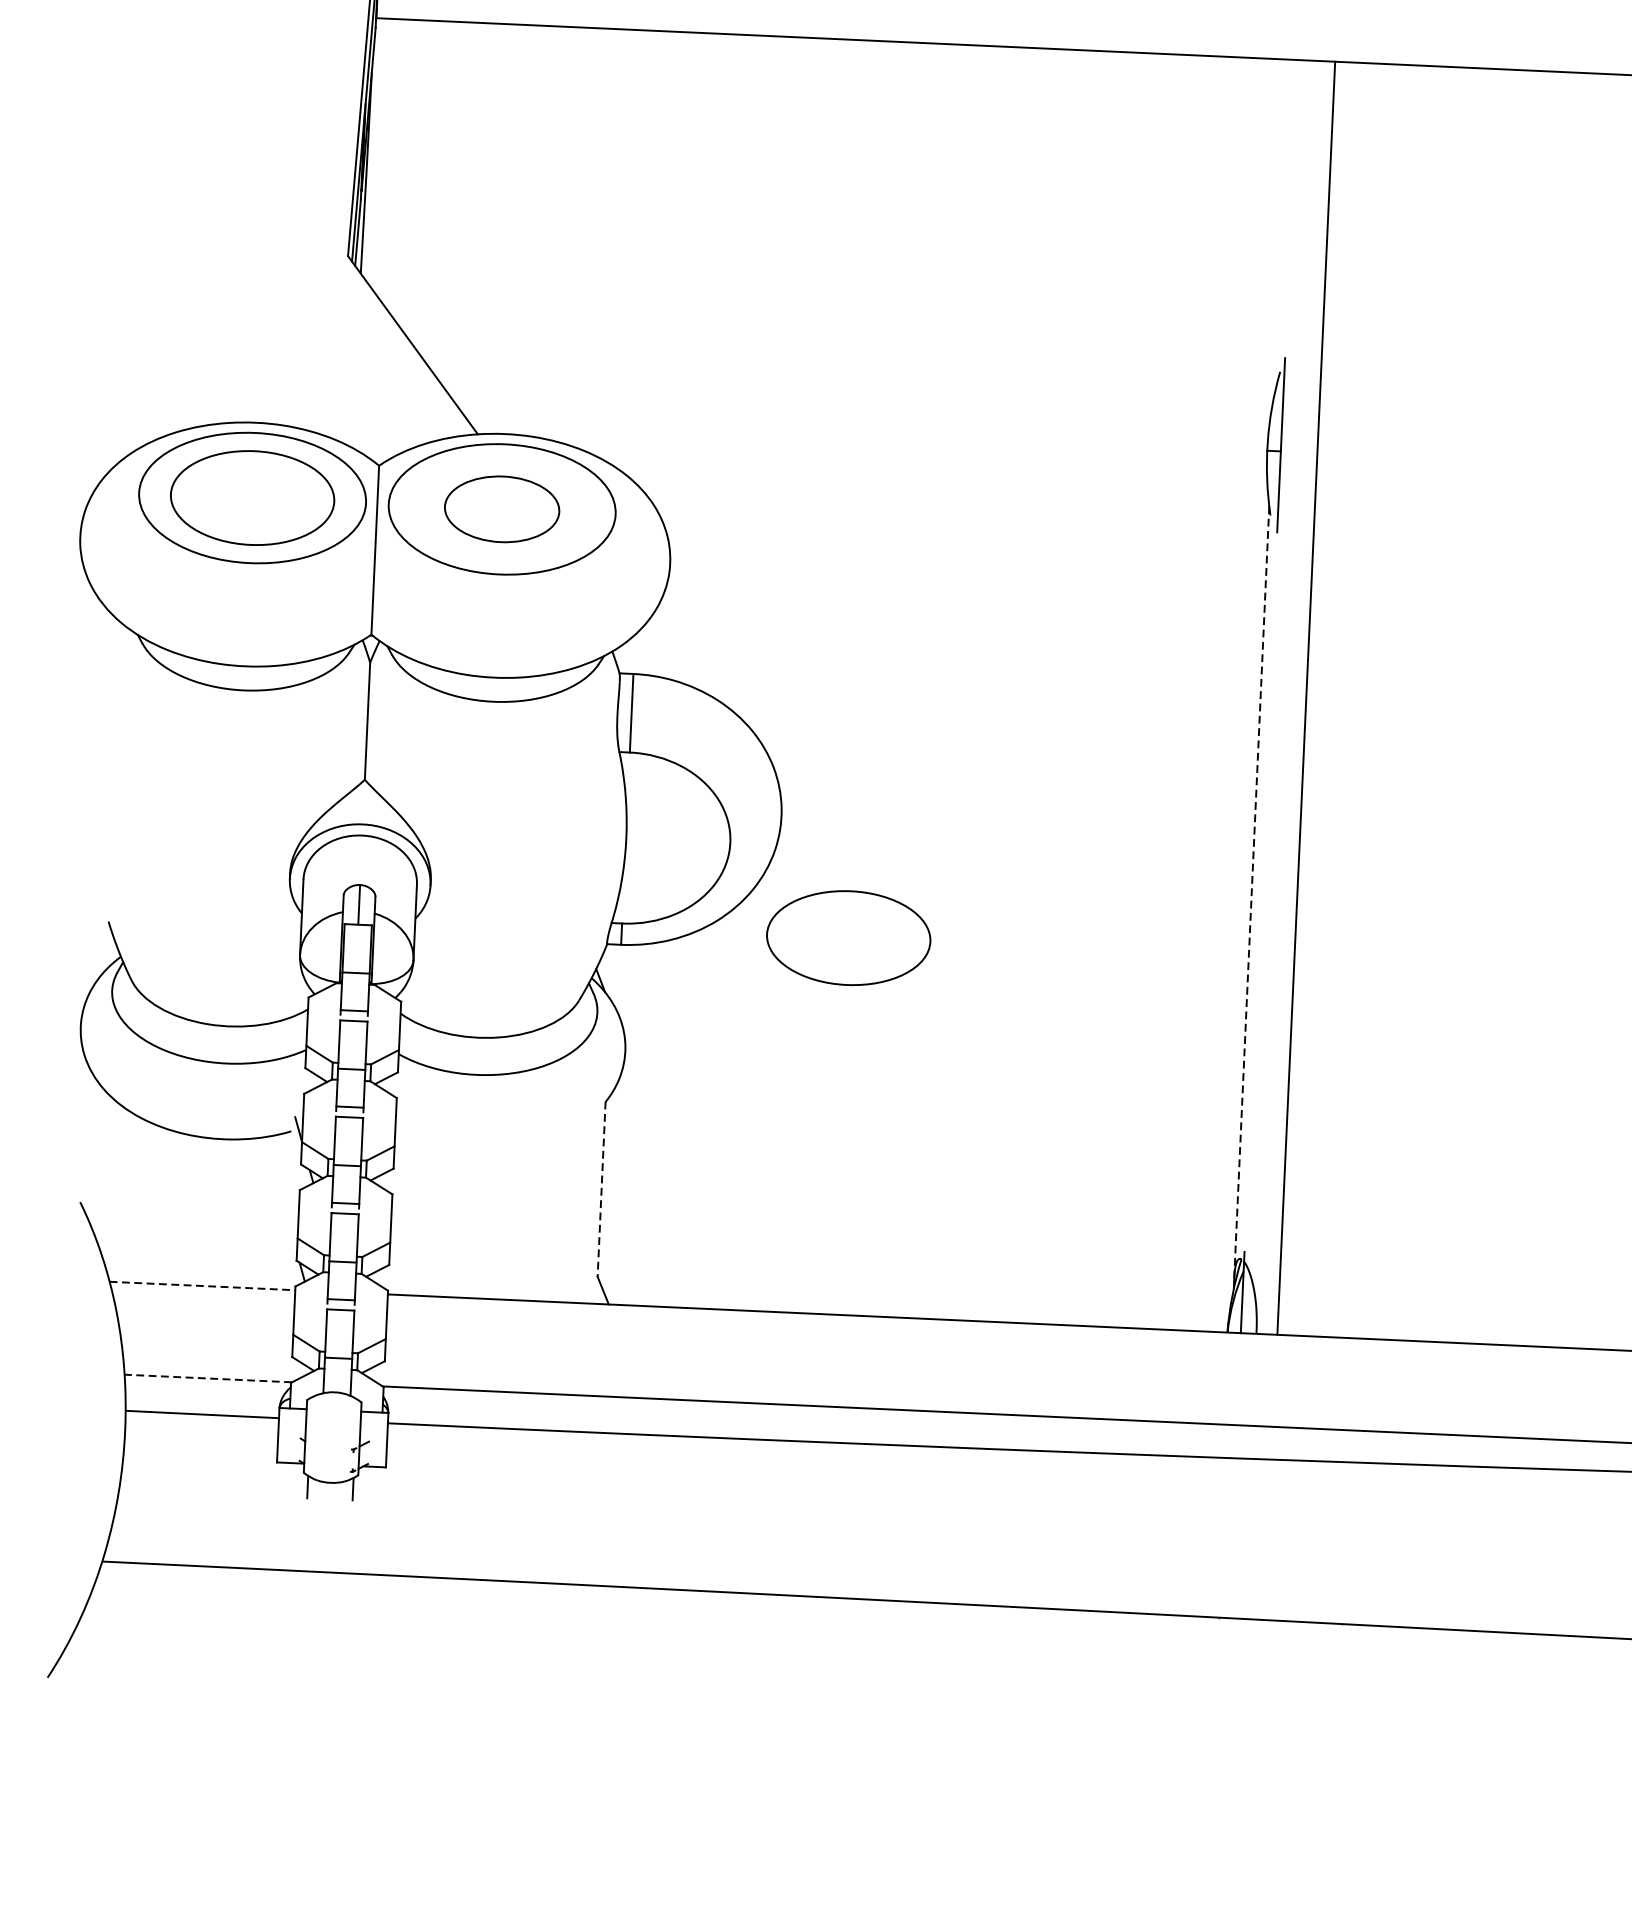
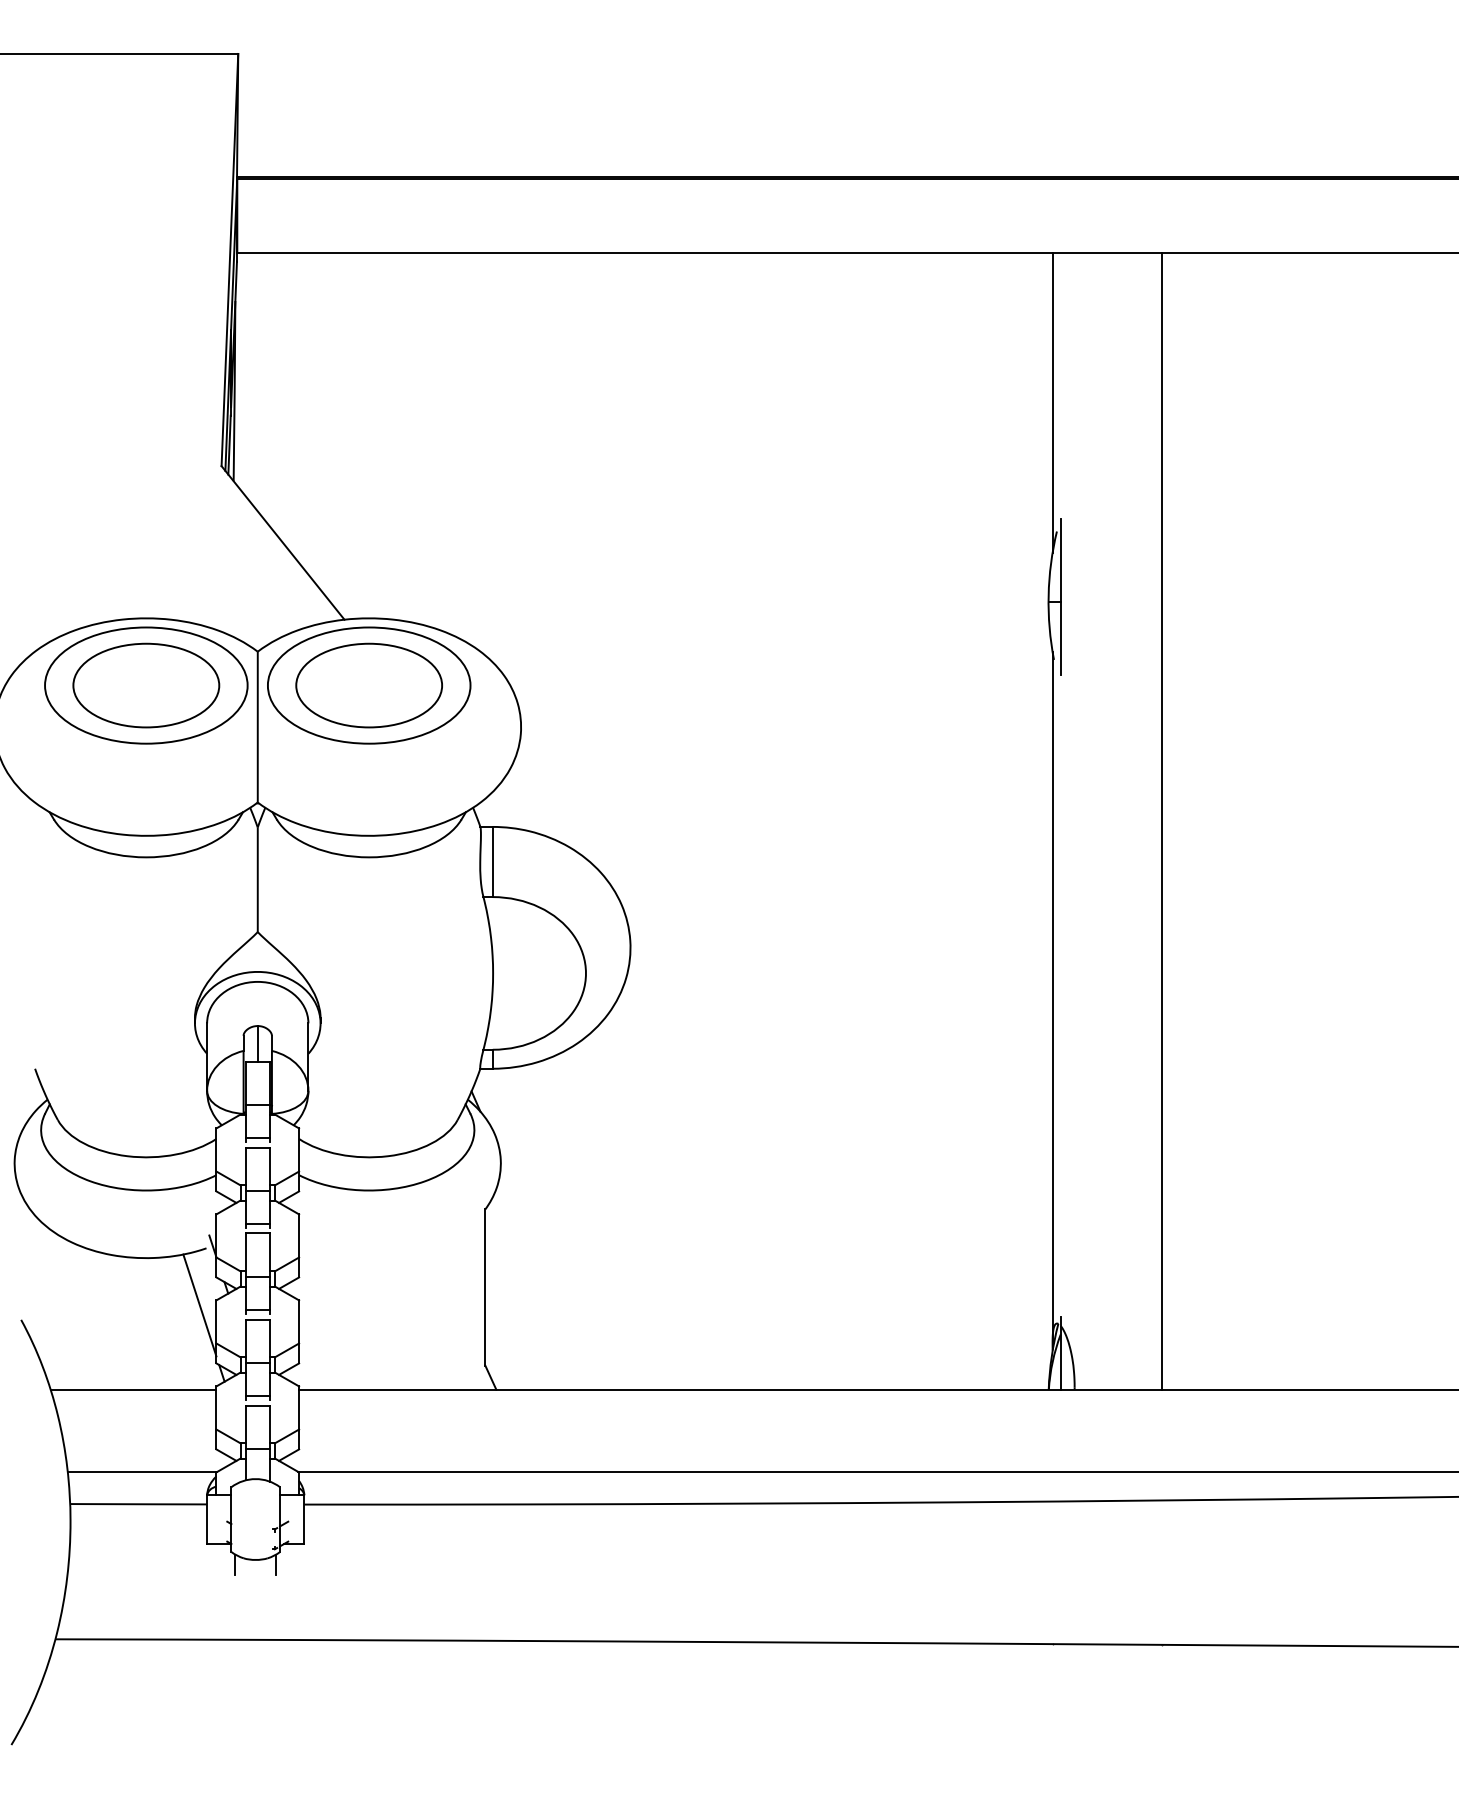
line: (1281, 227) -> (1052, 402), added
part: (501, 509) -> (368, 685), size x1.43
line: (1306, 697) -> (1162, 820), moved
line: (1251, 893) -> (1052, 997), dashed -> solid
part: (848, 938) -> (695, 1053), removed
line: (601, 1189) -> (485, 1287), dashed -> solid
line: (280, 1195) -> (199, 1305), added
line: (202, 1285) -> (133, 1389), dashed -> solid
line: (208, 1378) -> (142, 1471), dashed -> solid

